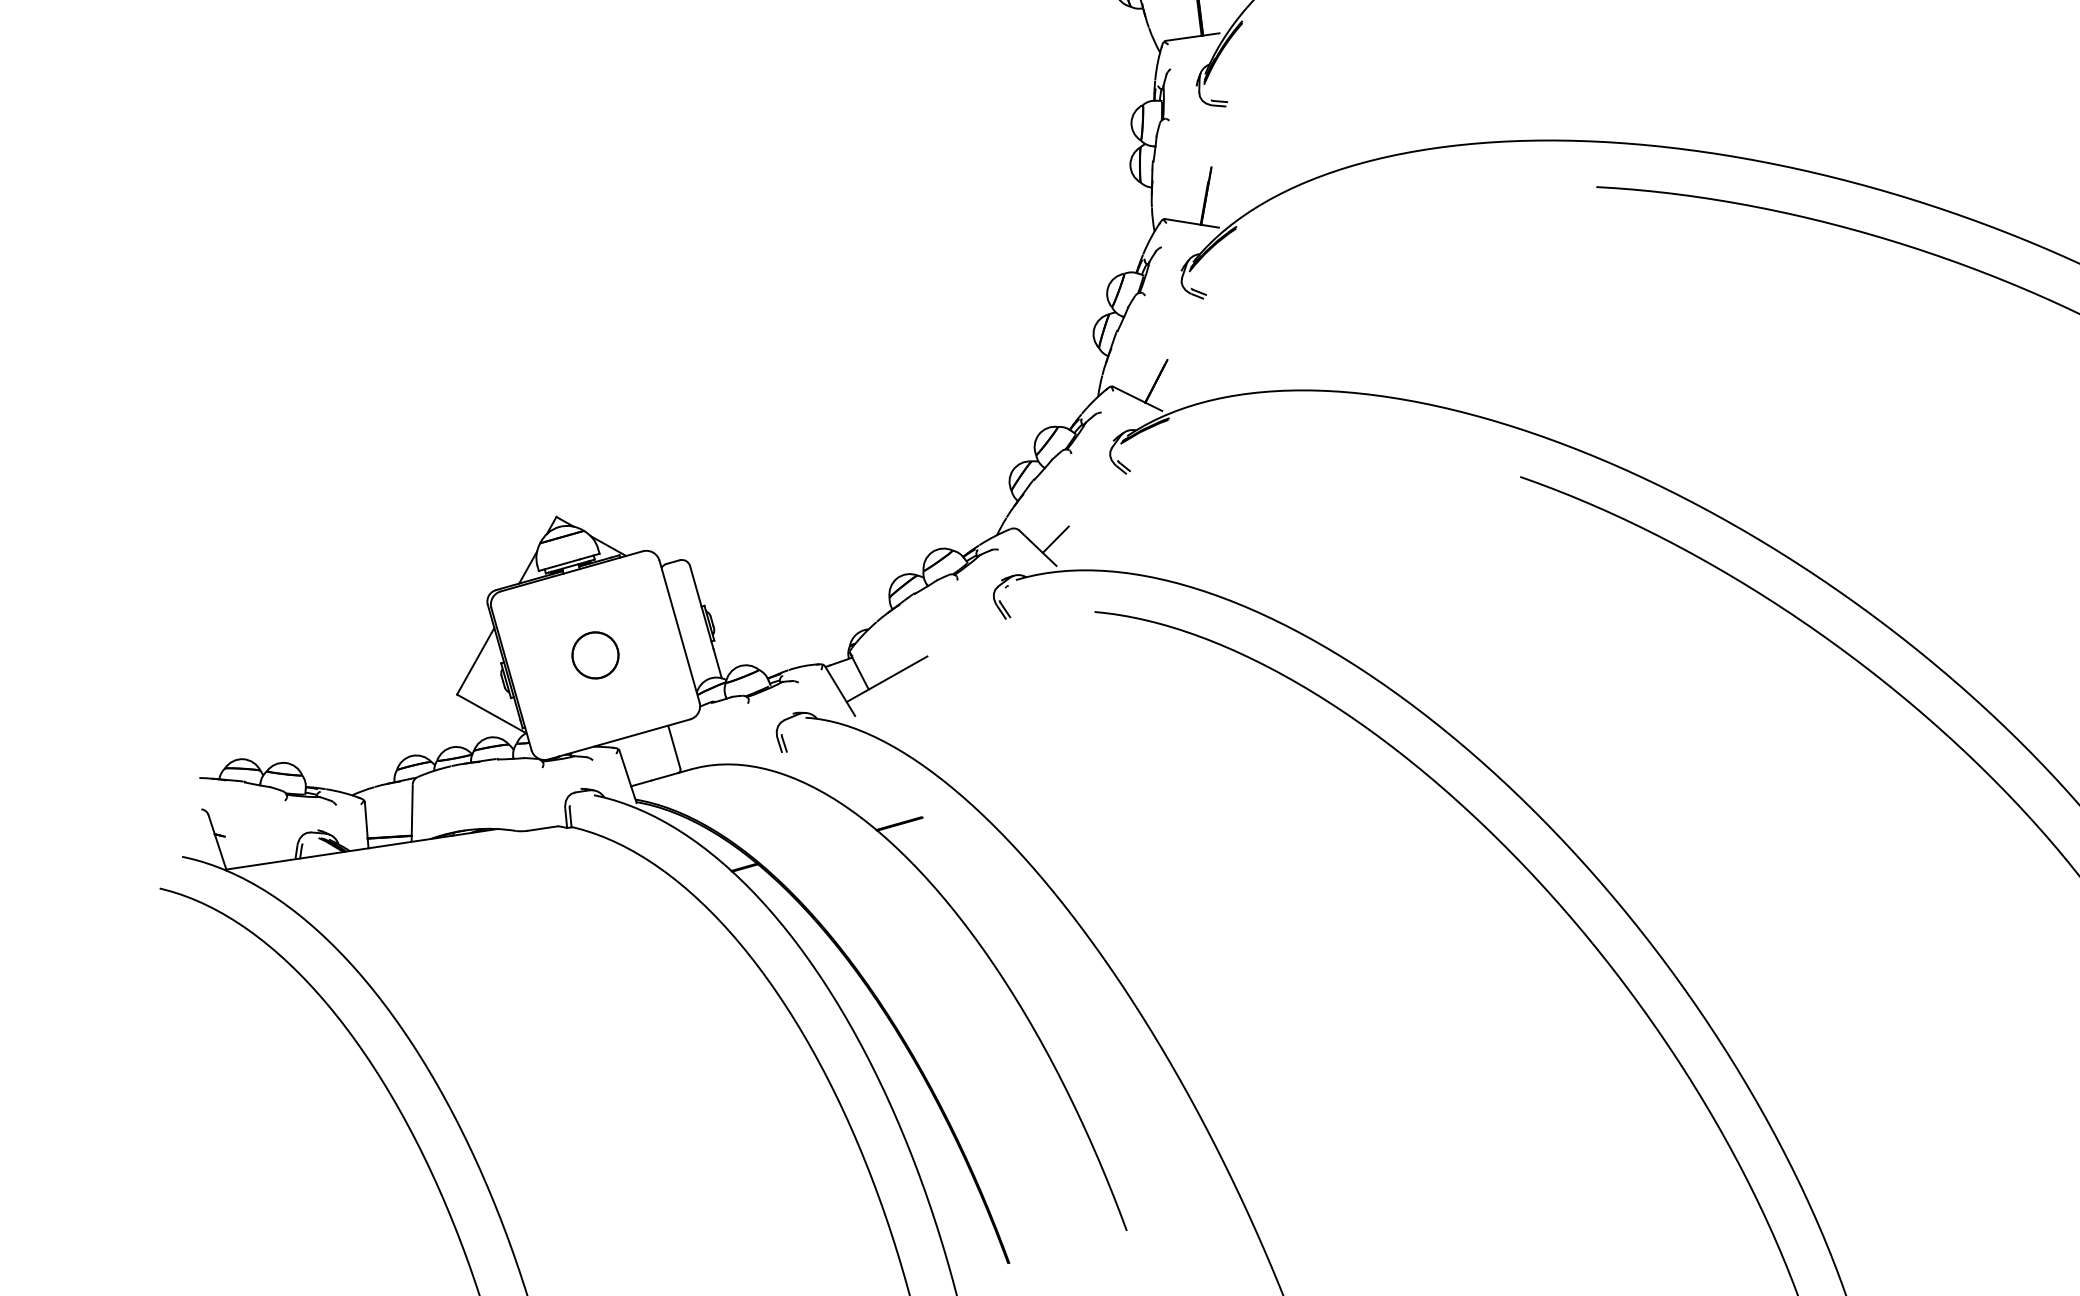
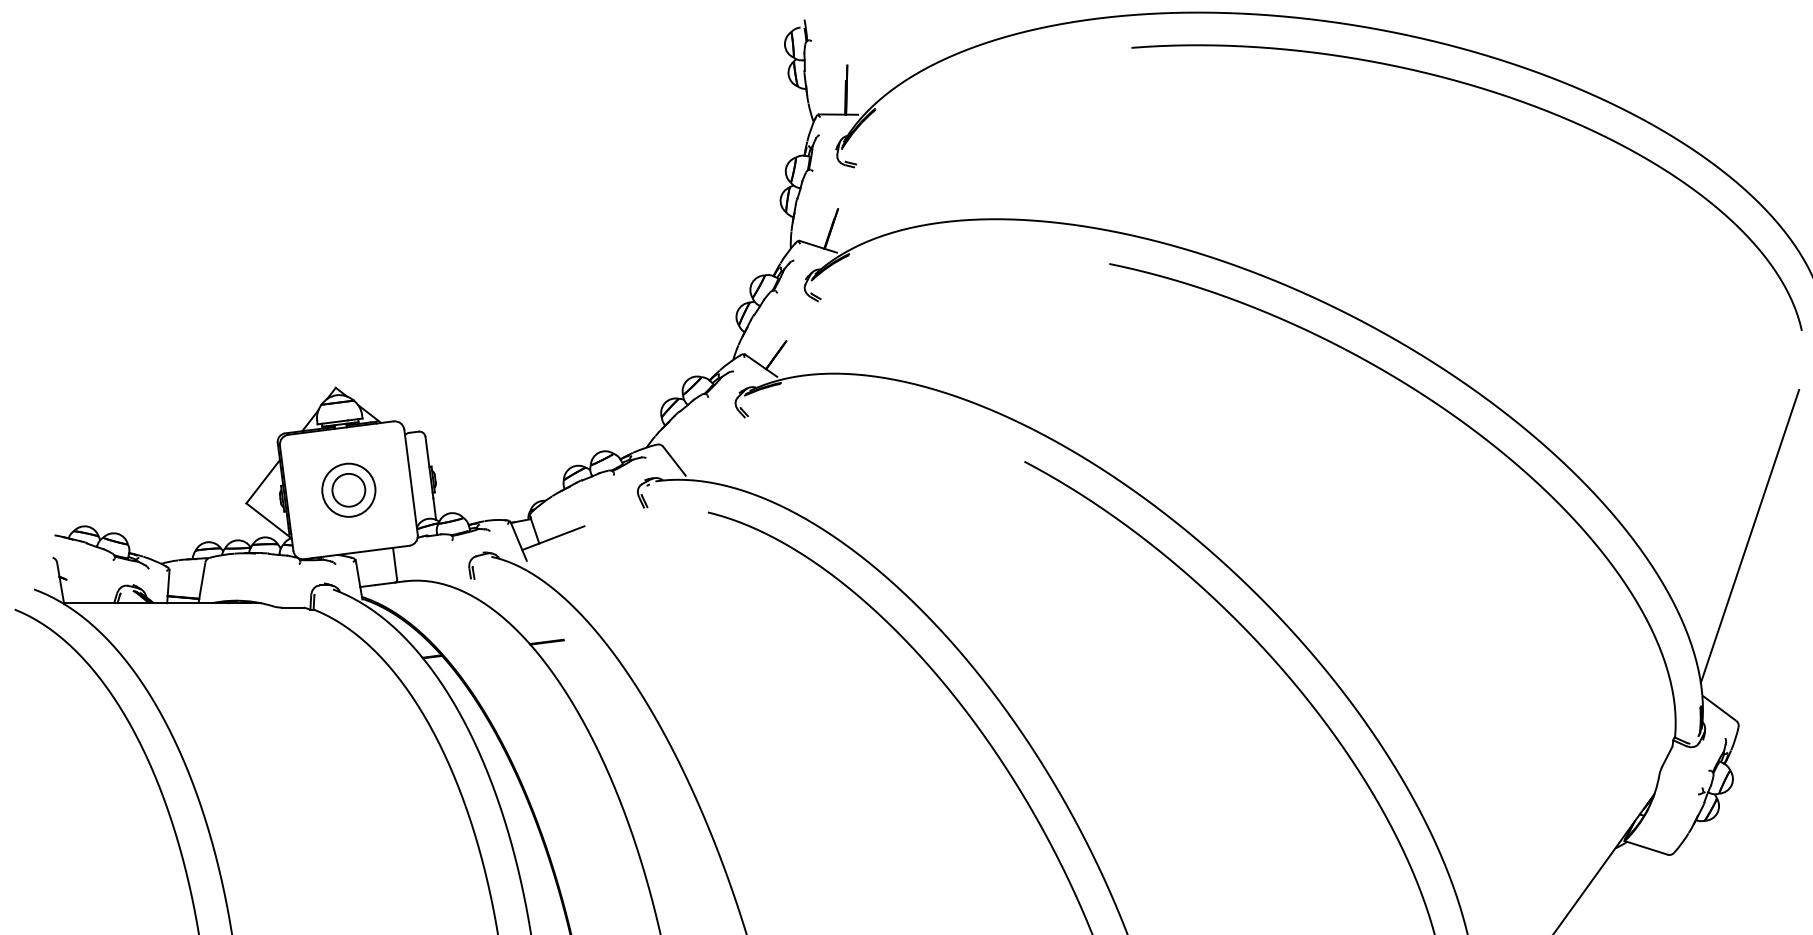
line: (1055, 539) -> (687, 456), removed
circle: (594, 654) -> (348, 489), size x1.6

